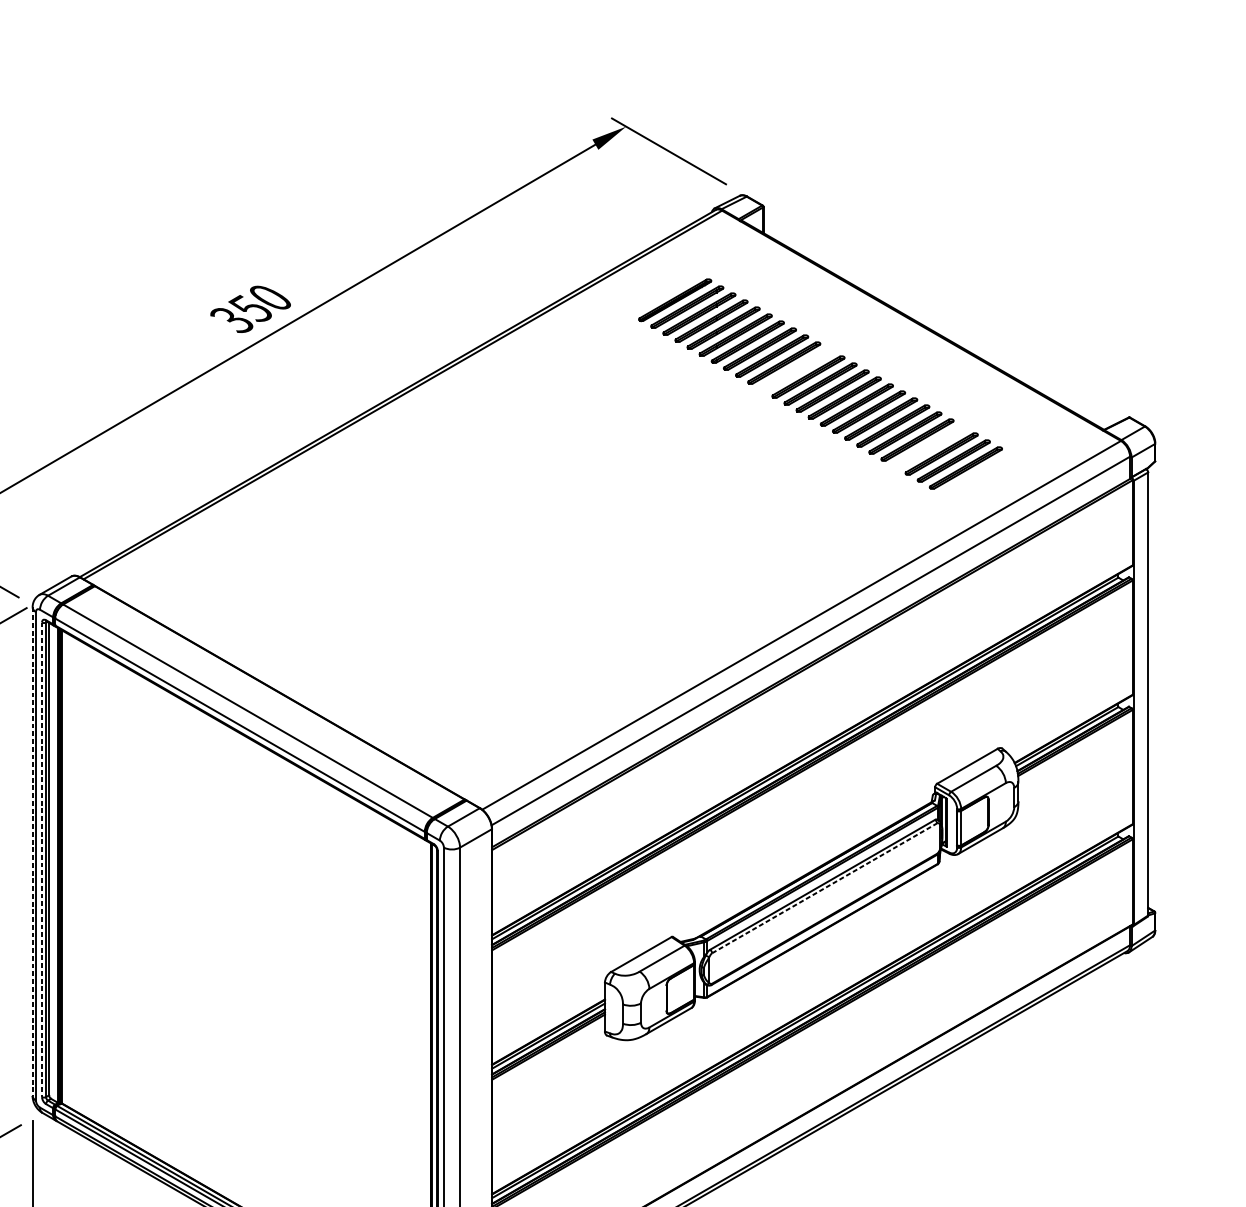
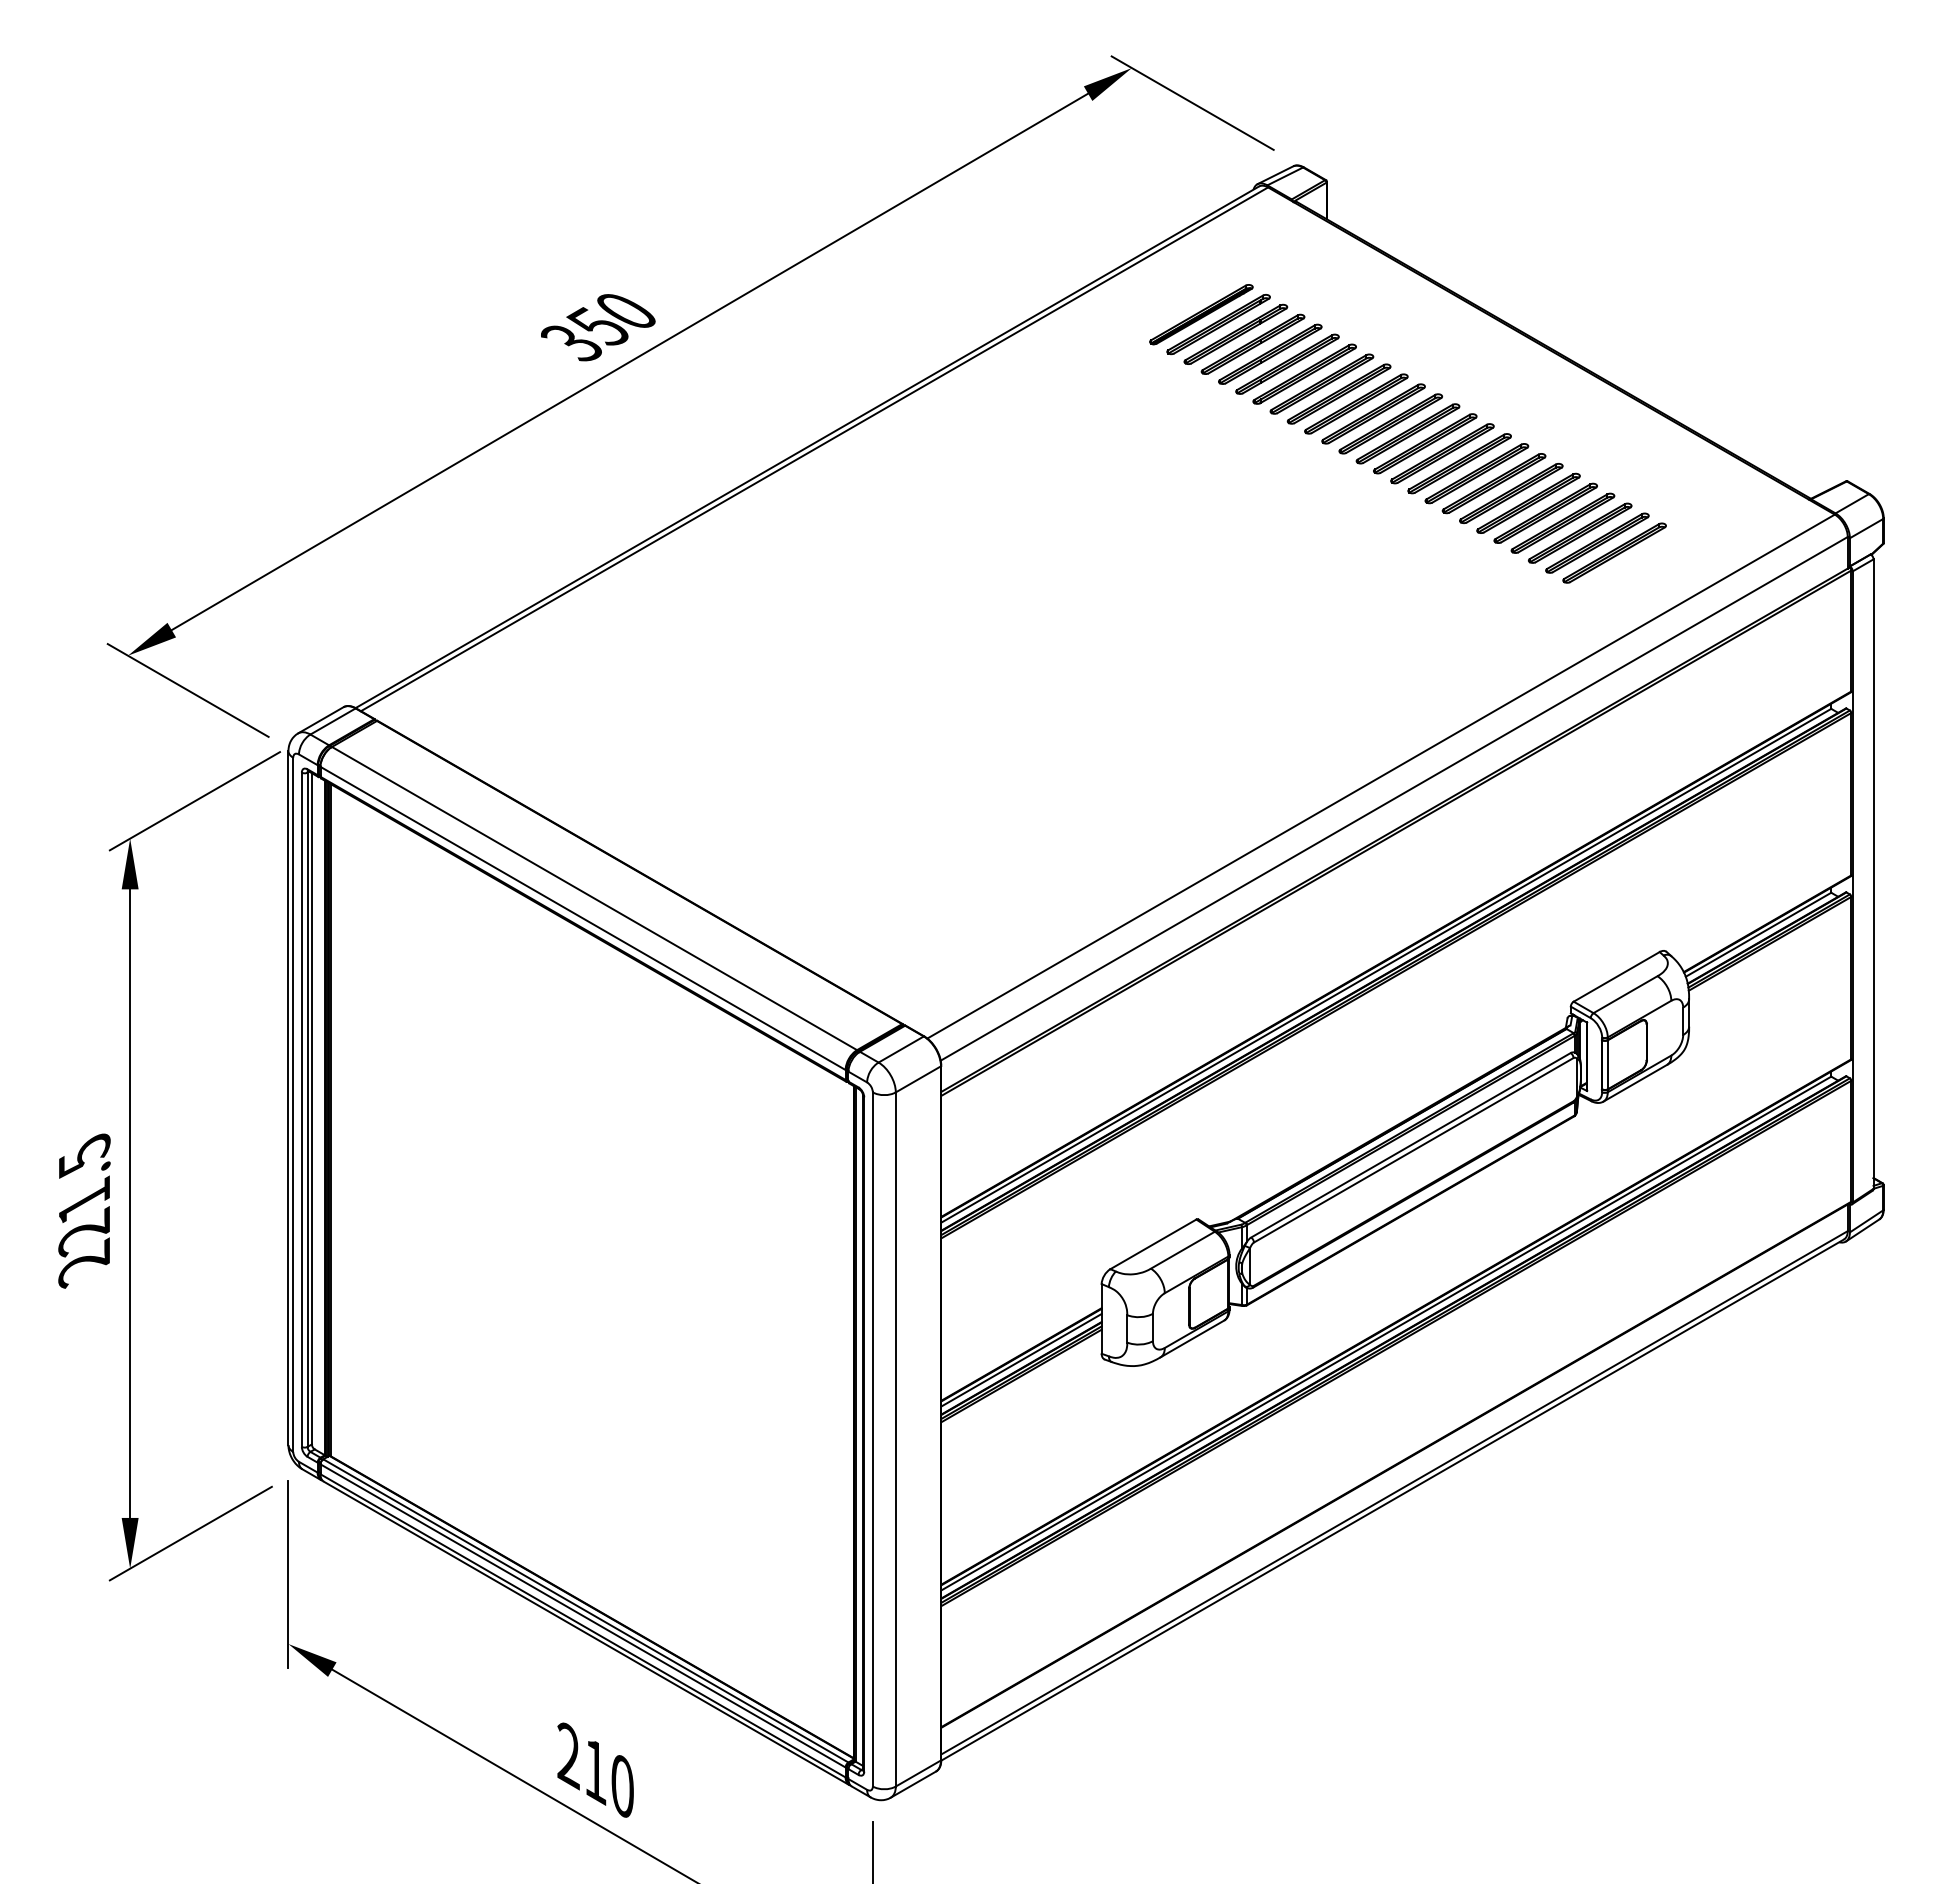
part: (796, 369) -> (1373, 413), added
part: (929, 446) -> (1562, 522), added
line: (32, 851) -> (288, 1098), dashed -> solid
line: (41, 860) -> (301, 1110), dashed -> solid
line: (824, 888) -> (1413, 1150), dashed -> solid

